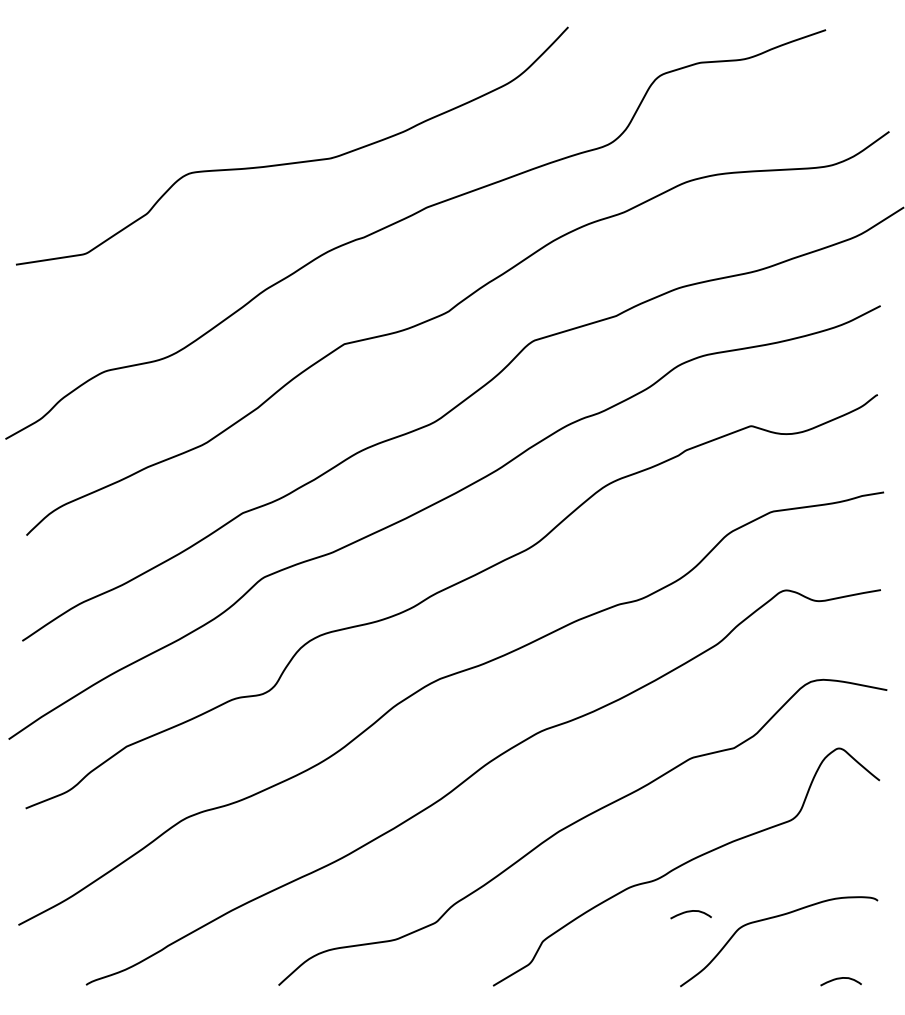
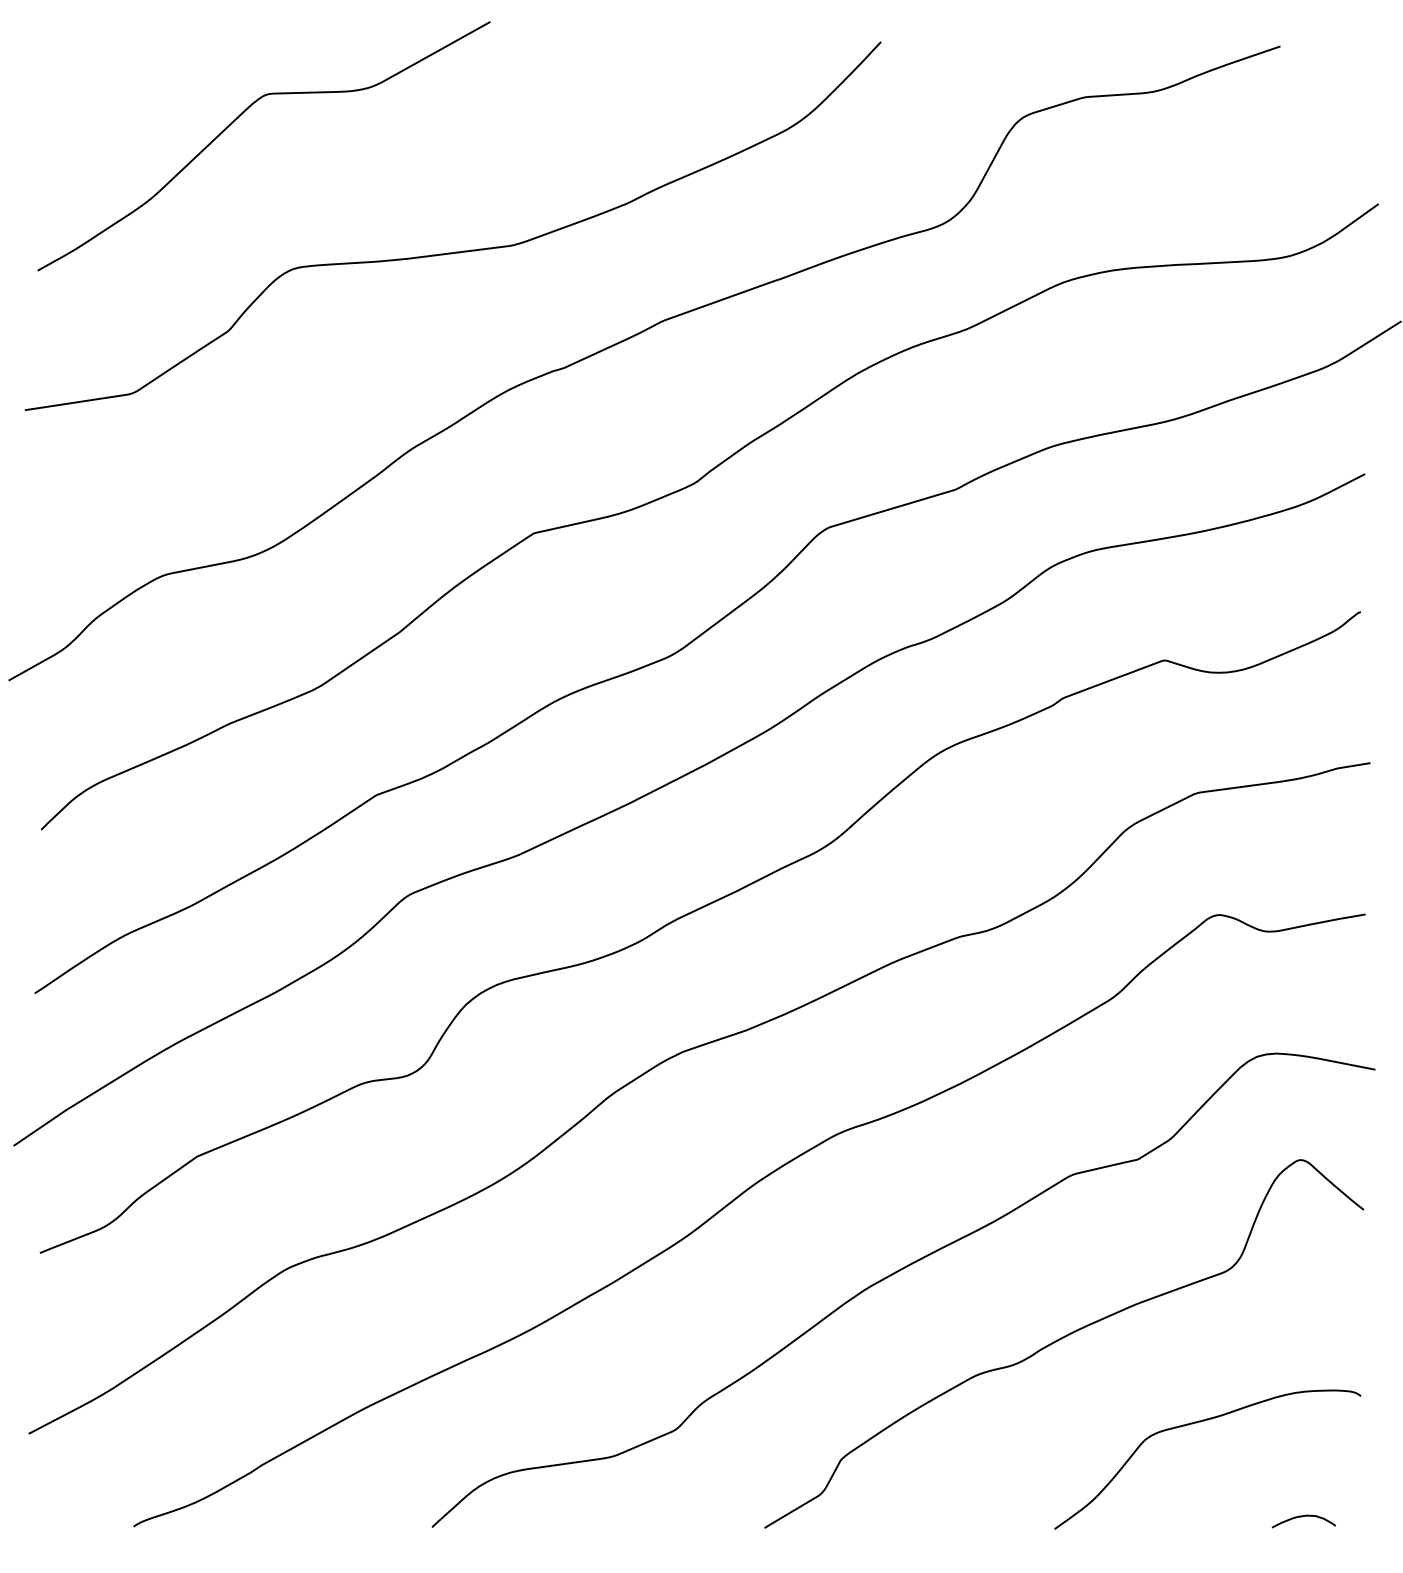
curve: (153, 77) -> (238, 120), added
curve: (690, 912) -> (1070, 1414), removed

